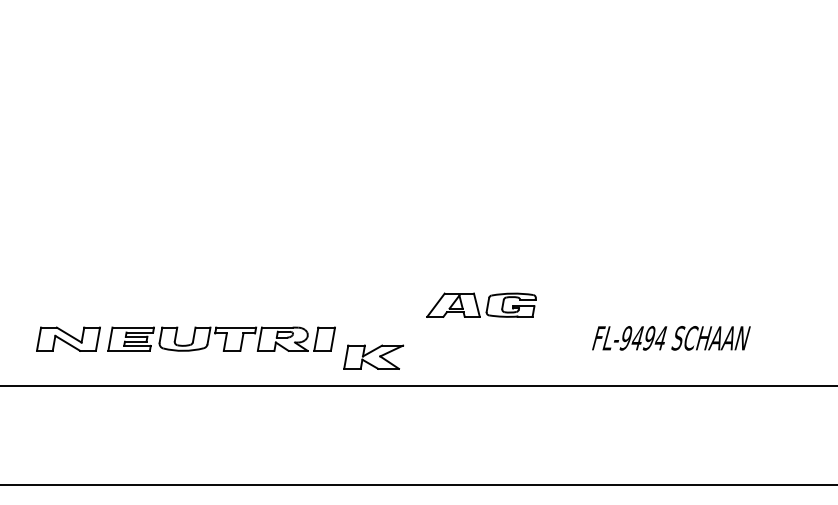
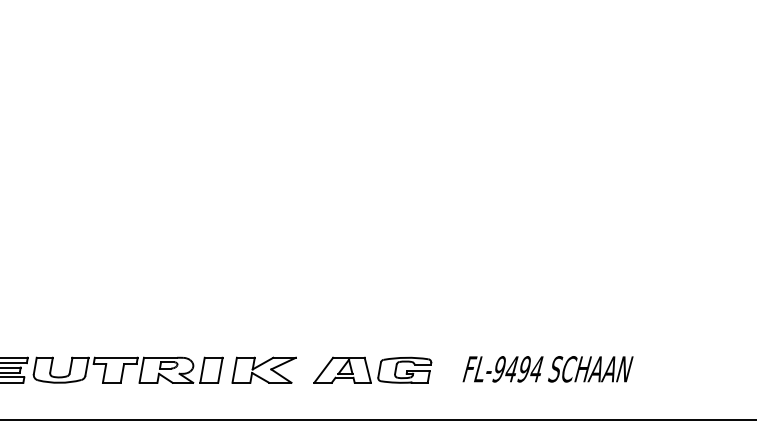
part: (481, 304) -> (372, 369), moved
text: (671, 338) -> (548, 369), moved
part: (373, 356) -> (264, 369), moved

